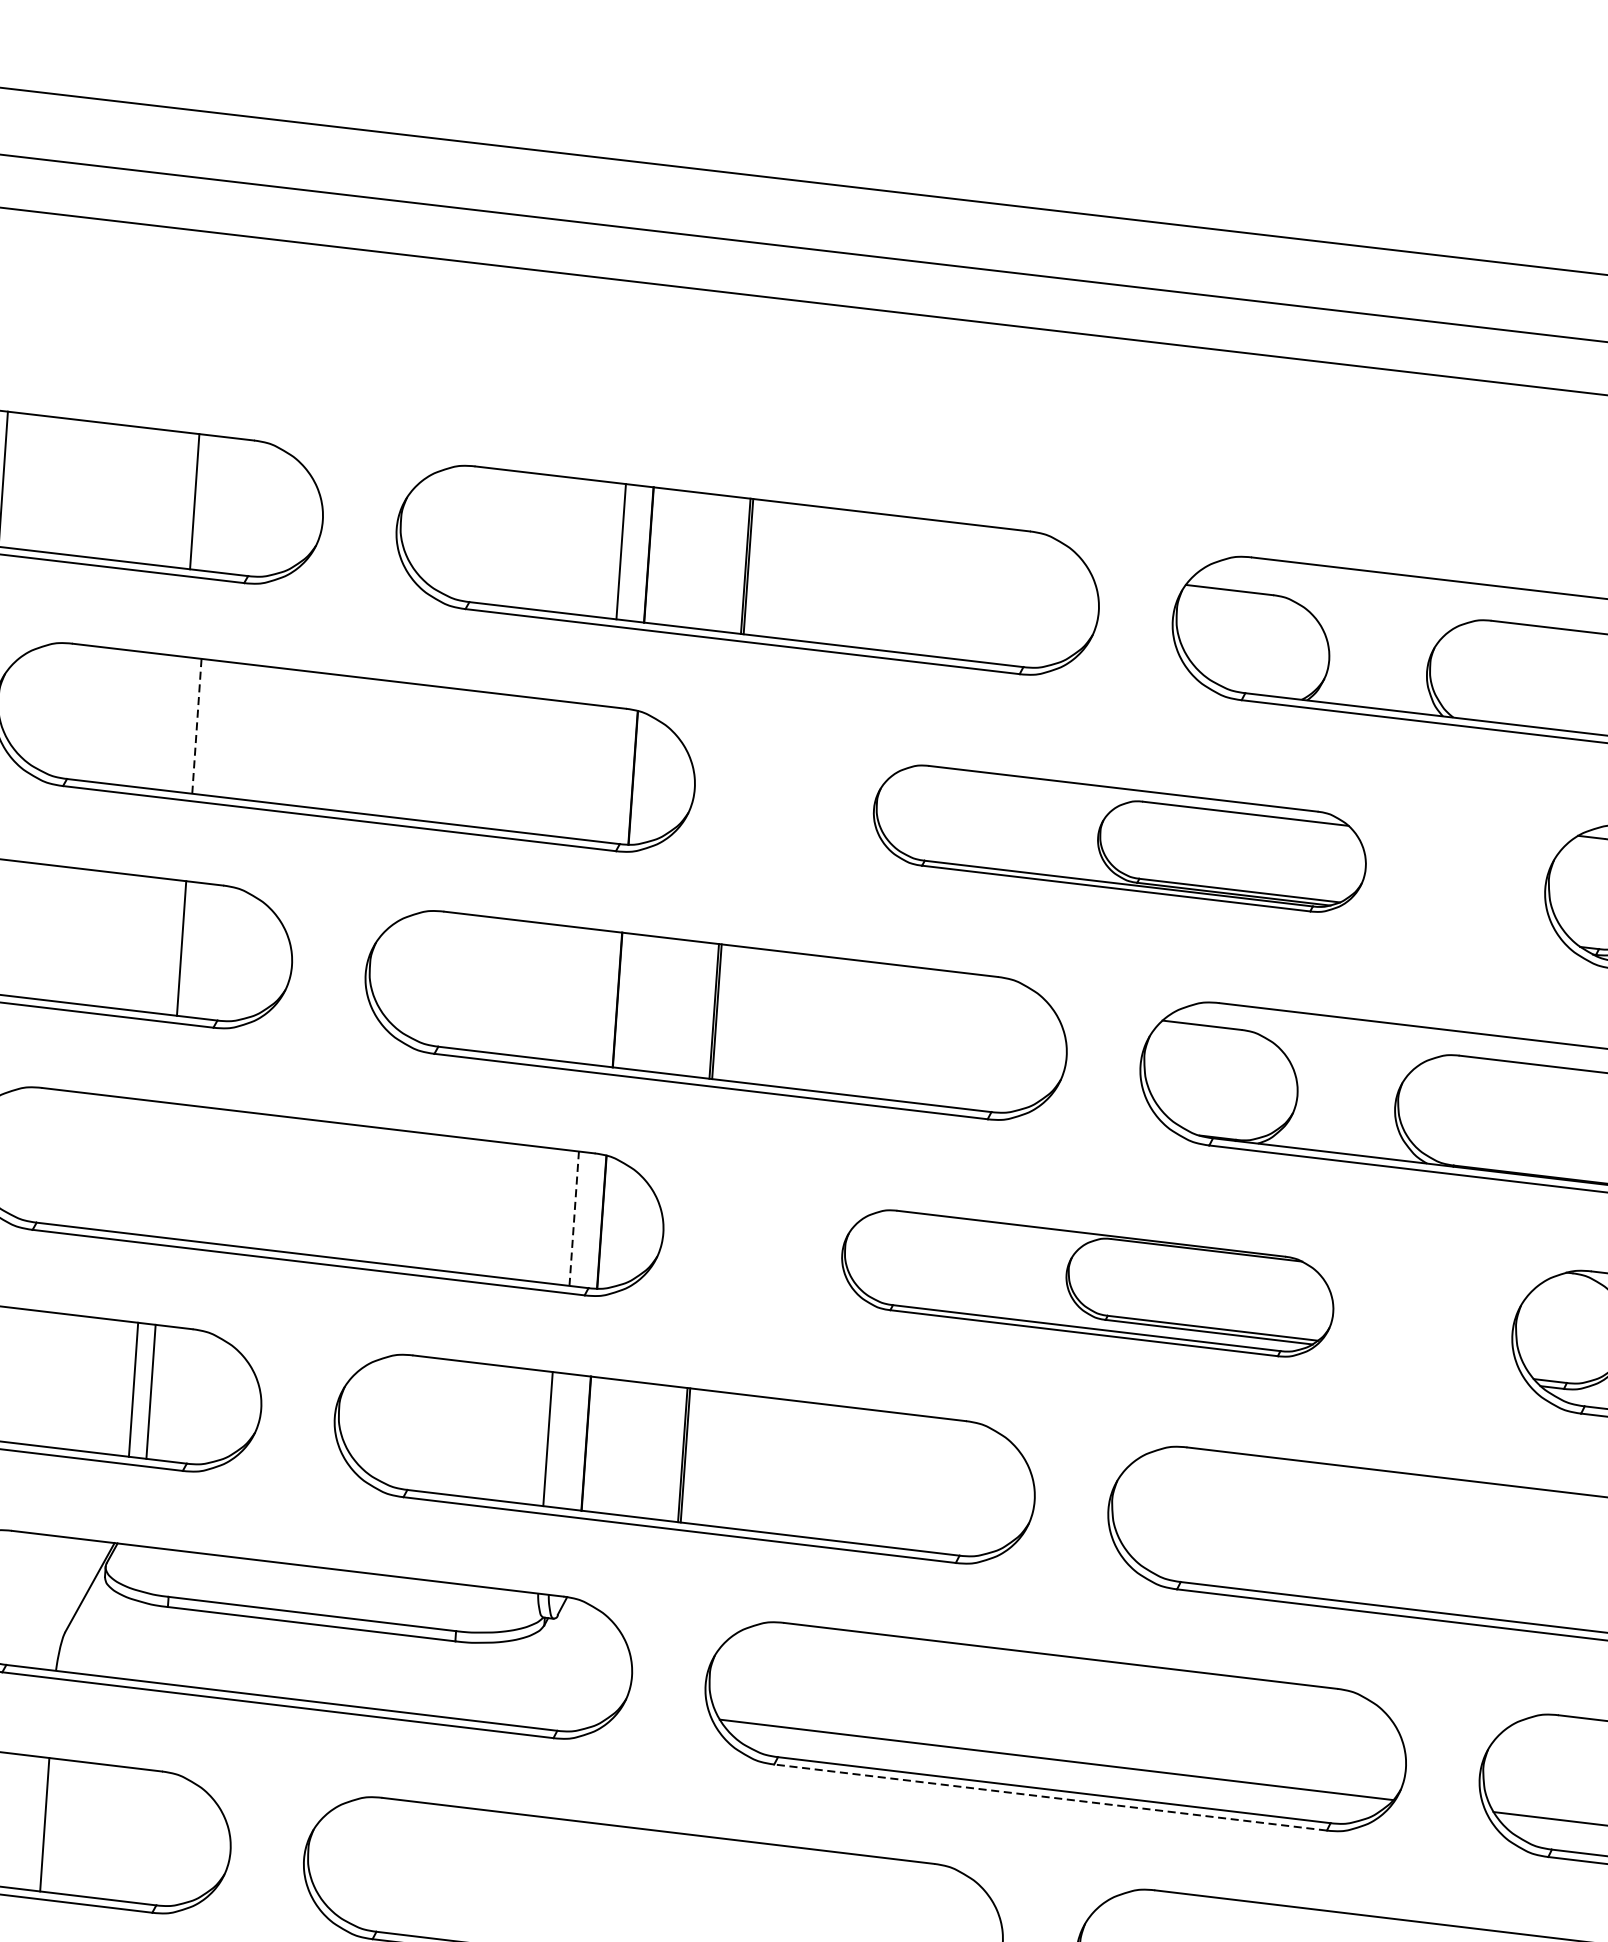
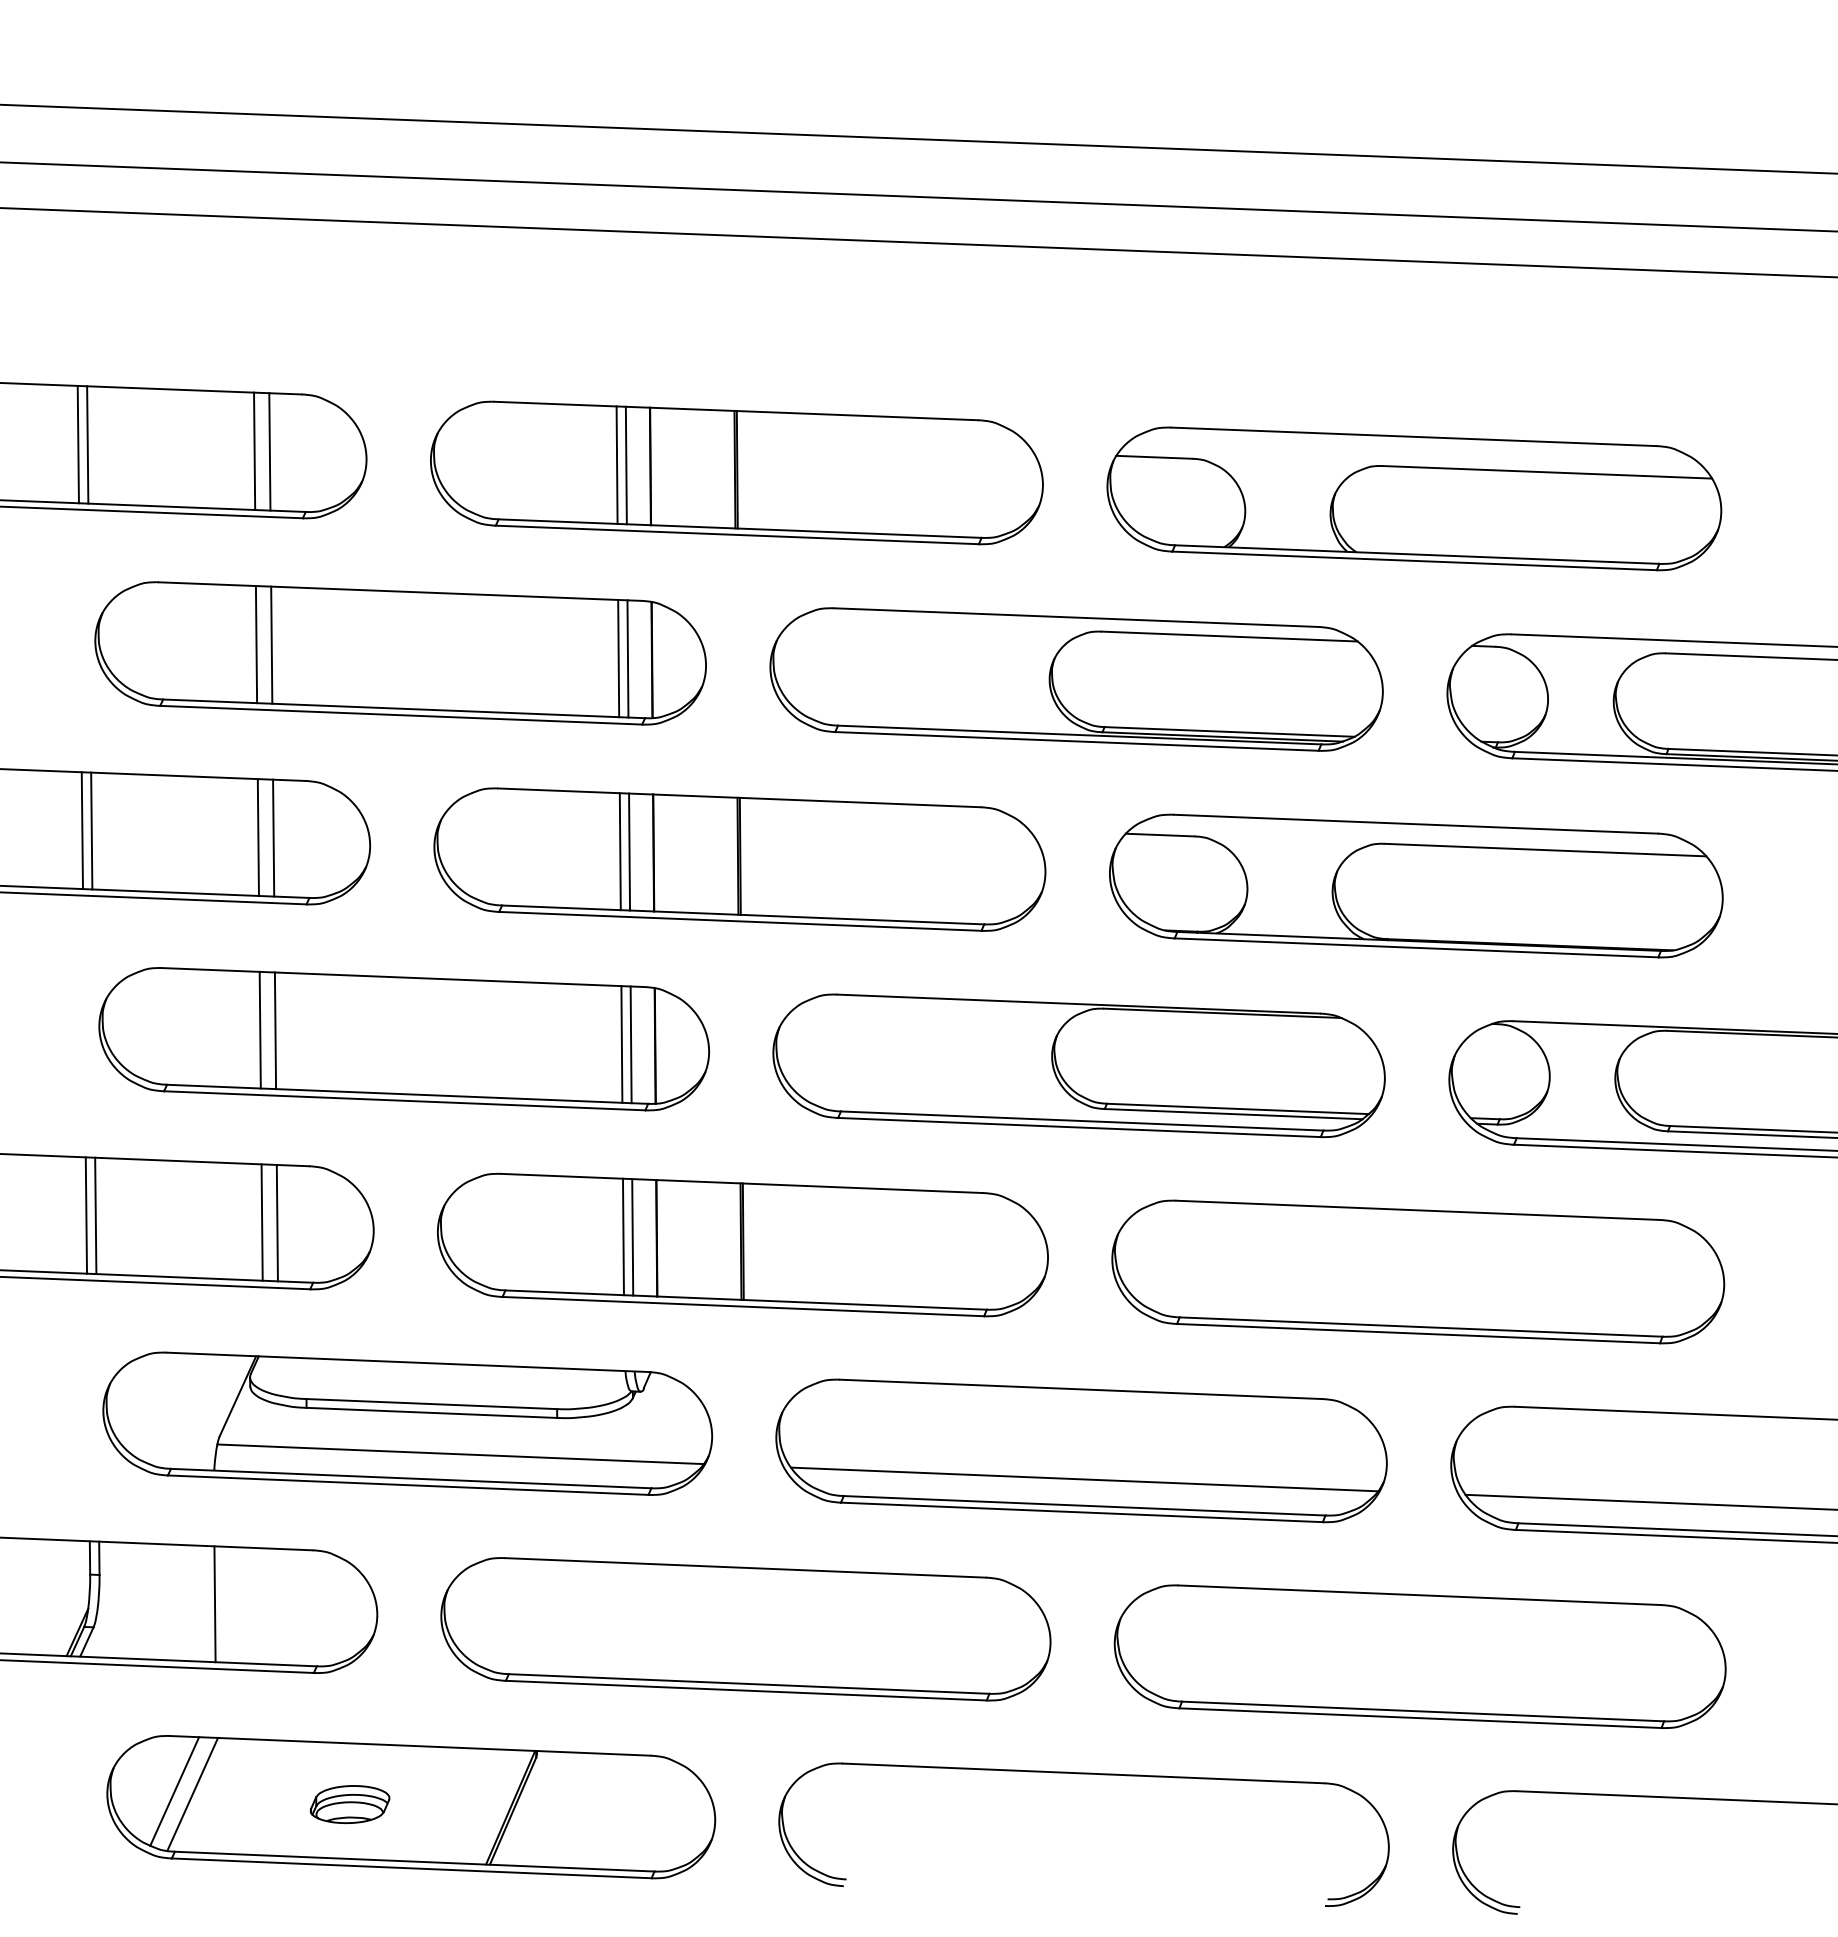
line: (211, 503) -> (269, 451), added
line: (609, 549) -> (616, 464), added
line: (179, 724) -> (256, 644), added
line: (196, 726) -> (271, 645), dashed -> solid
line: (594, 773) -> (618, 658), added
line: (605, 773) -> (627, 658), added
part: (1119, 838) -> (1076, 679), size x1.43
line: (163, 946) -> (257, 837), added
line: (578, 995) -> (619, 851), added
line: (589, 996) -> (629, 851), added
line: (147, 1167) -> (259, 1029), added
line: (166, 1170) -> (275, 1030), added
line: (563, 1217) -> (621, 1044), added
line: (574, 1218) -> (631, 1044), dashed -> solid
part: (1087, 1283) -> (1078, 1065), size x1.43
line: (558, 1440) -> (632, 1237), added
line: (340, 1674) -> (460, 1454), added
line: (1050, 1797) -> (1081, 1512), dashed -> solid

